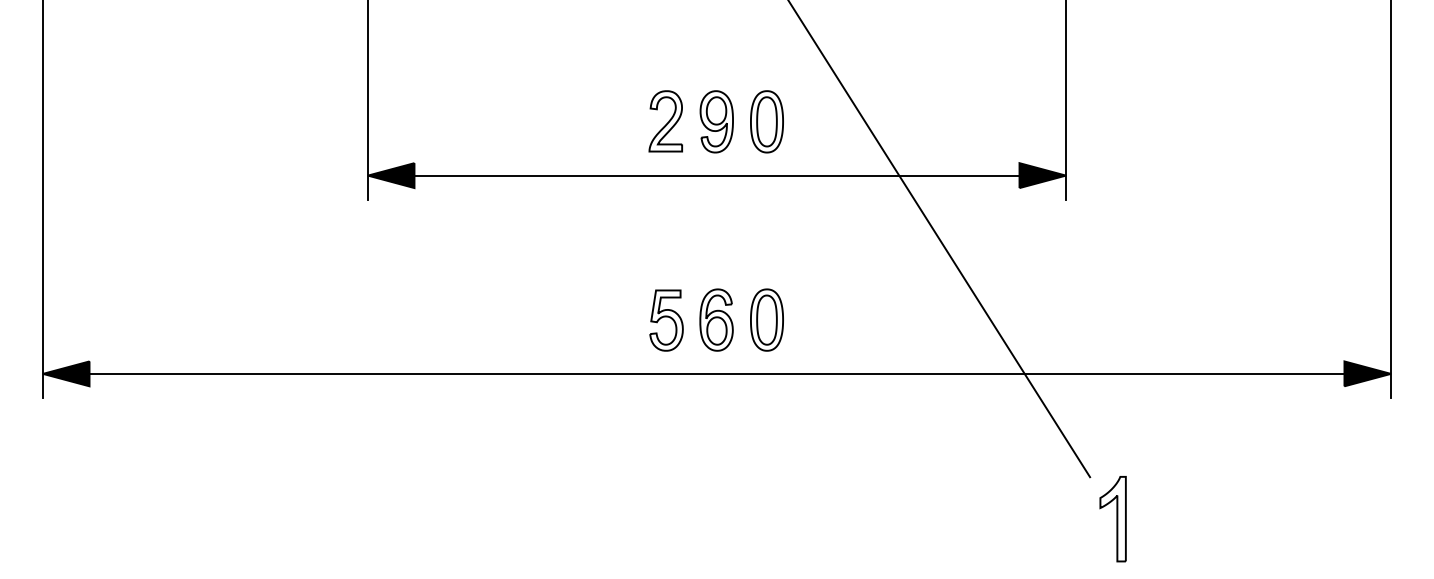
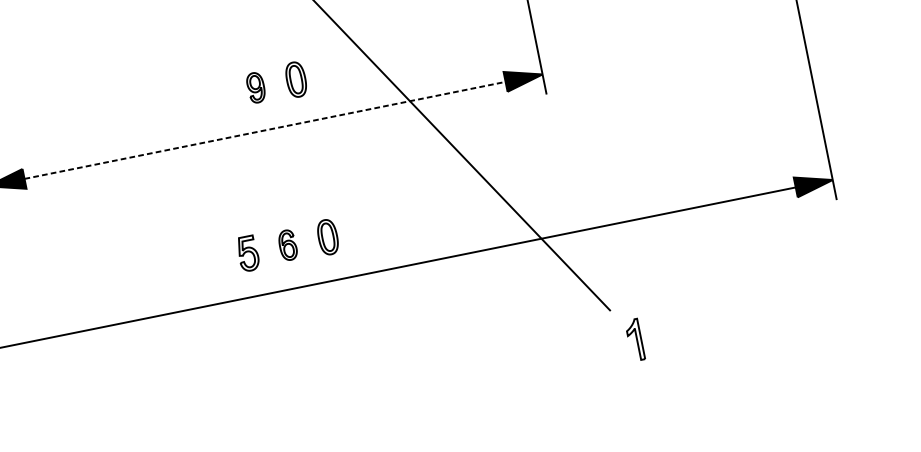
part: (665, 121) -> (215, 95), removed
part: (716, 121) -> (256, 87), size x0.6
part: (766, 121) -> (295, 79), size x0.7
line: (717, 175) -> (265, 130), solid -> dashed
part: (716, 319) -> (287, 244), size x0.6
part: (766, 319) -> (327, 236), size x0.7
part: (666, 320) -> (248, 253), size x0.7
part: (1112, 519) -> (634, 340), size x0.6

